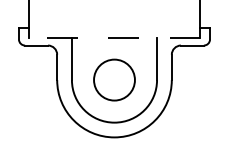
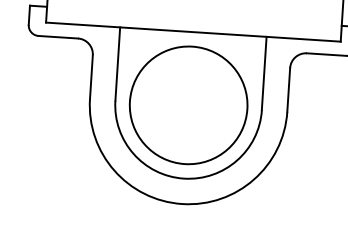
line: (114, 37) -> (193, 32), dashed -> solid
circle: (114, 79) -> (188, 104), size x1.67

